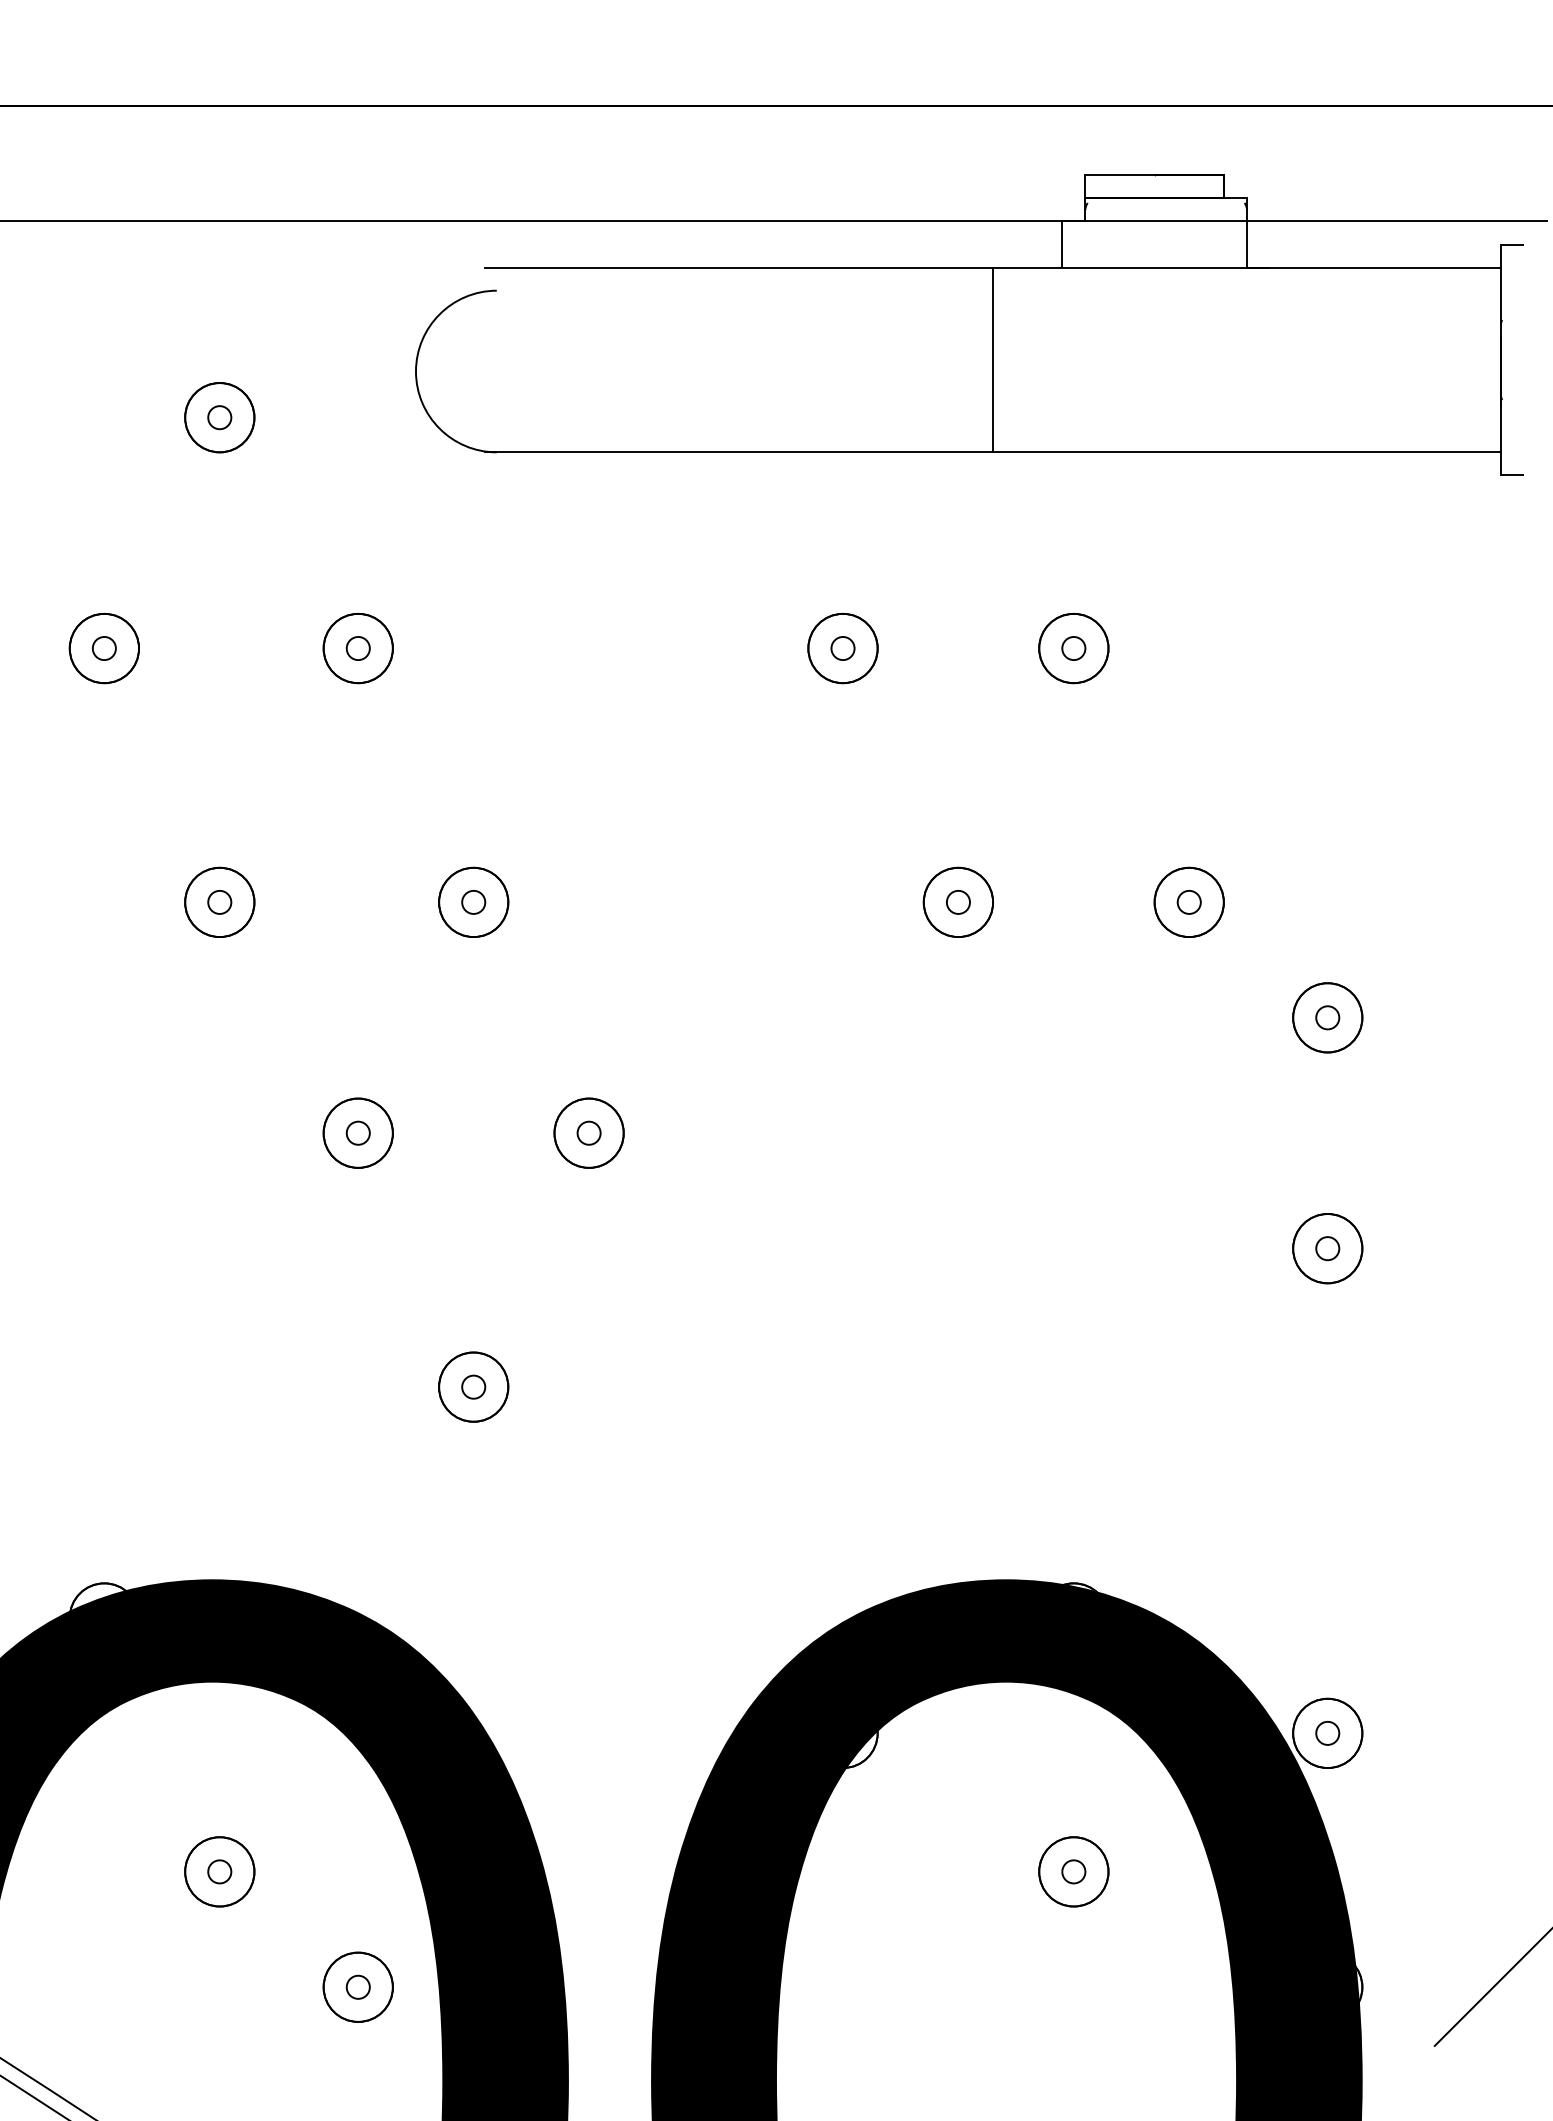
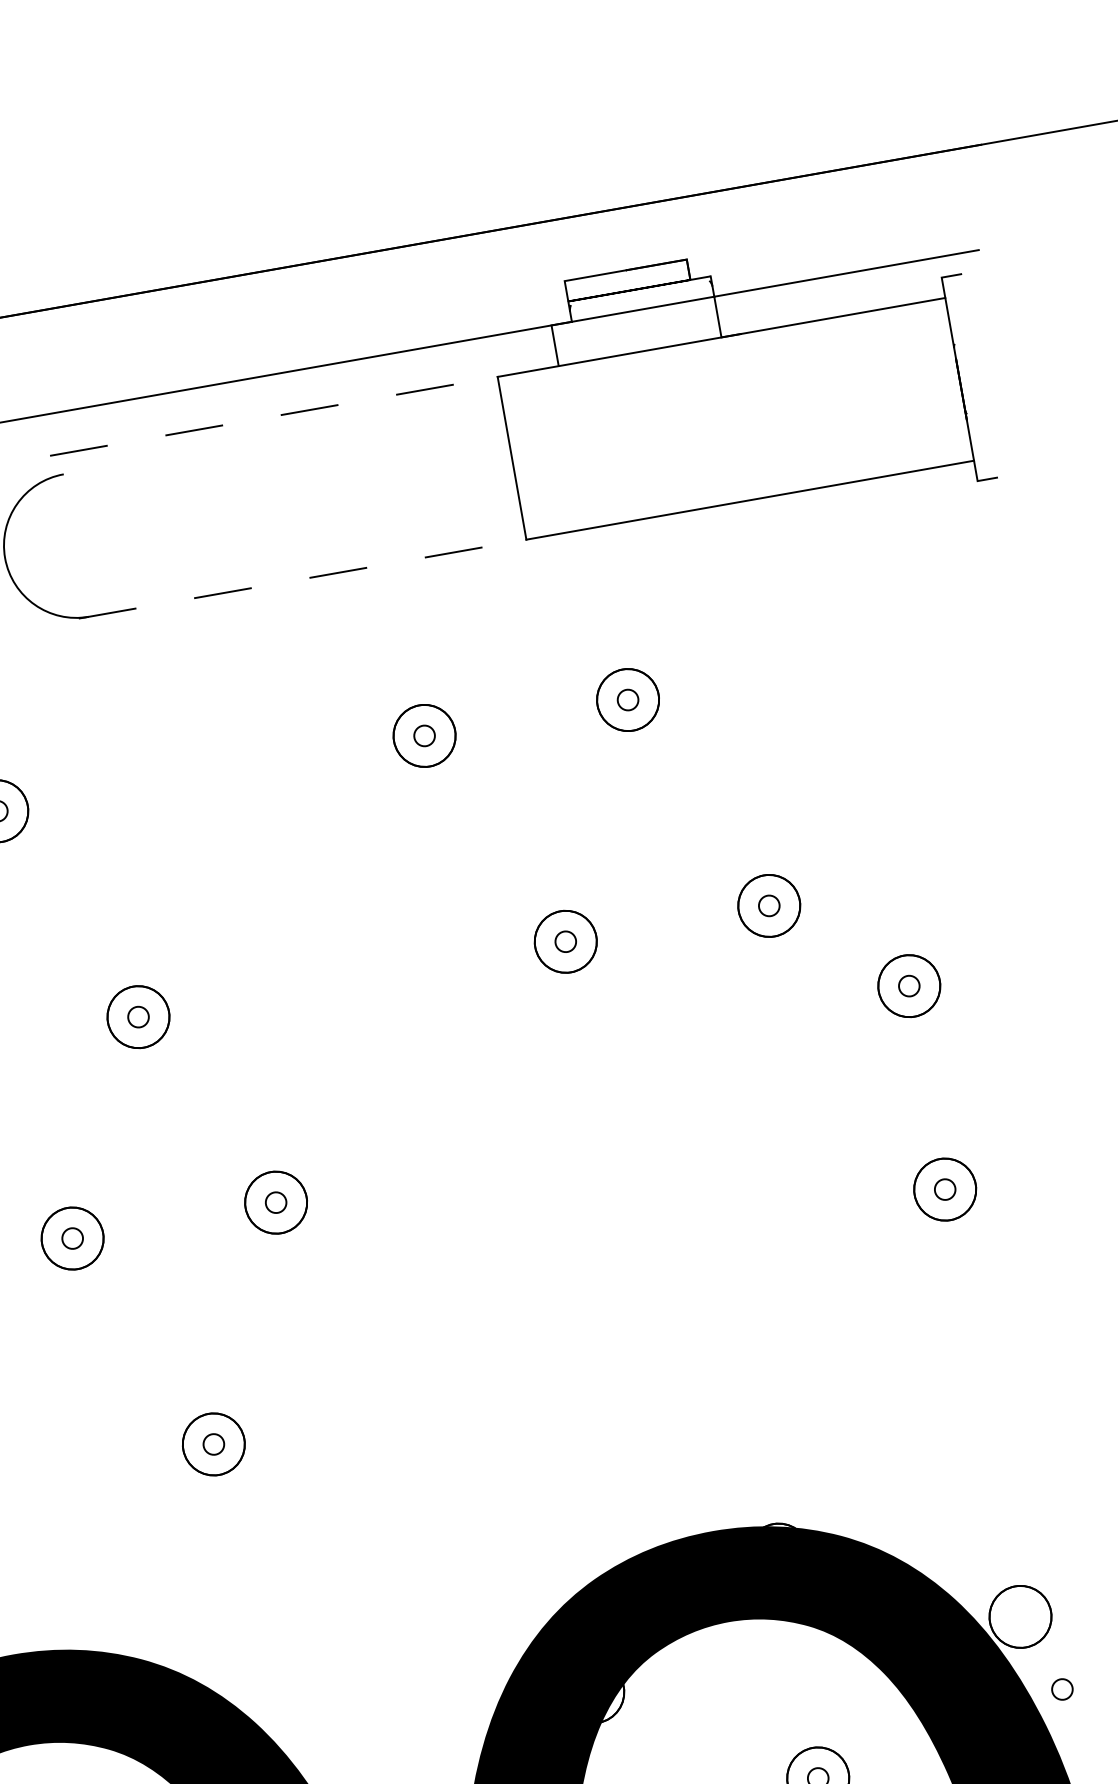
line: (739, 267) -> (274, 416), solid -> dashed
line: (739, 452) -> (302, 579), solid -> dashed
part: (1327, 1732) -> (1062, 1688), moved

